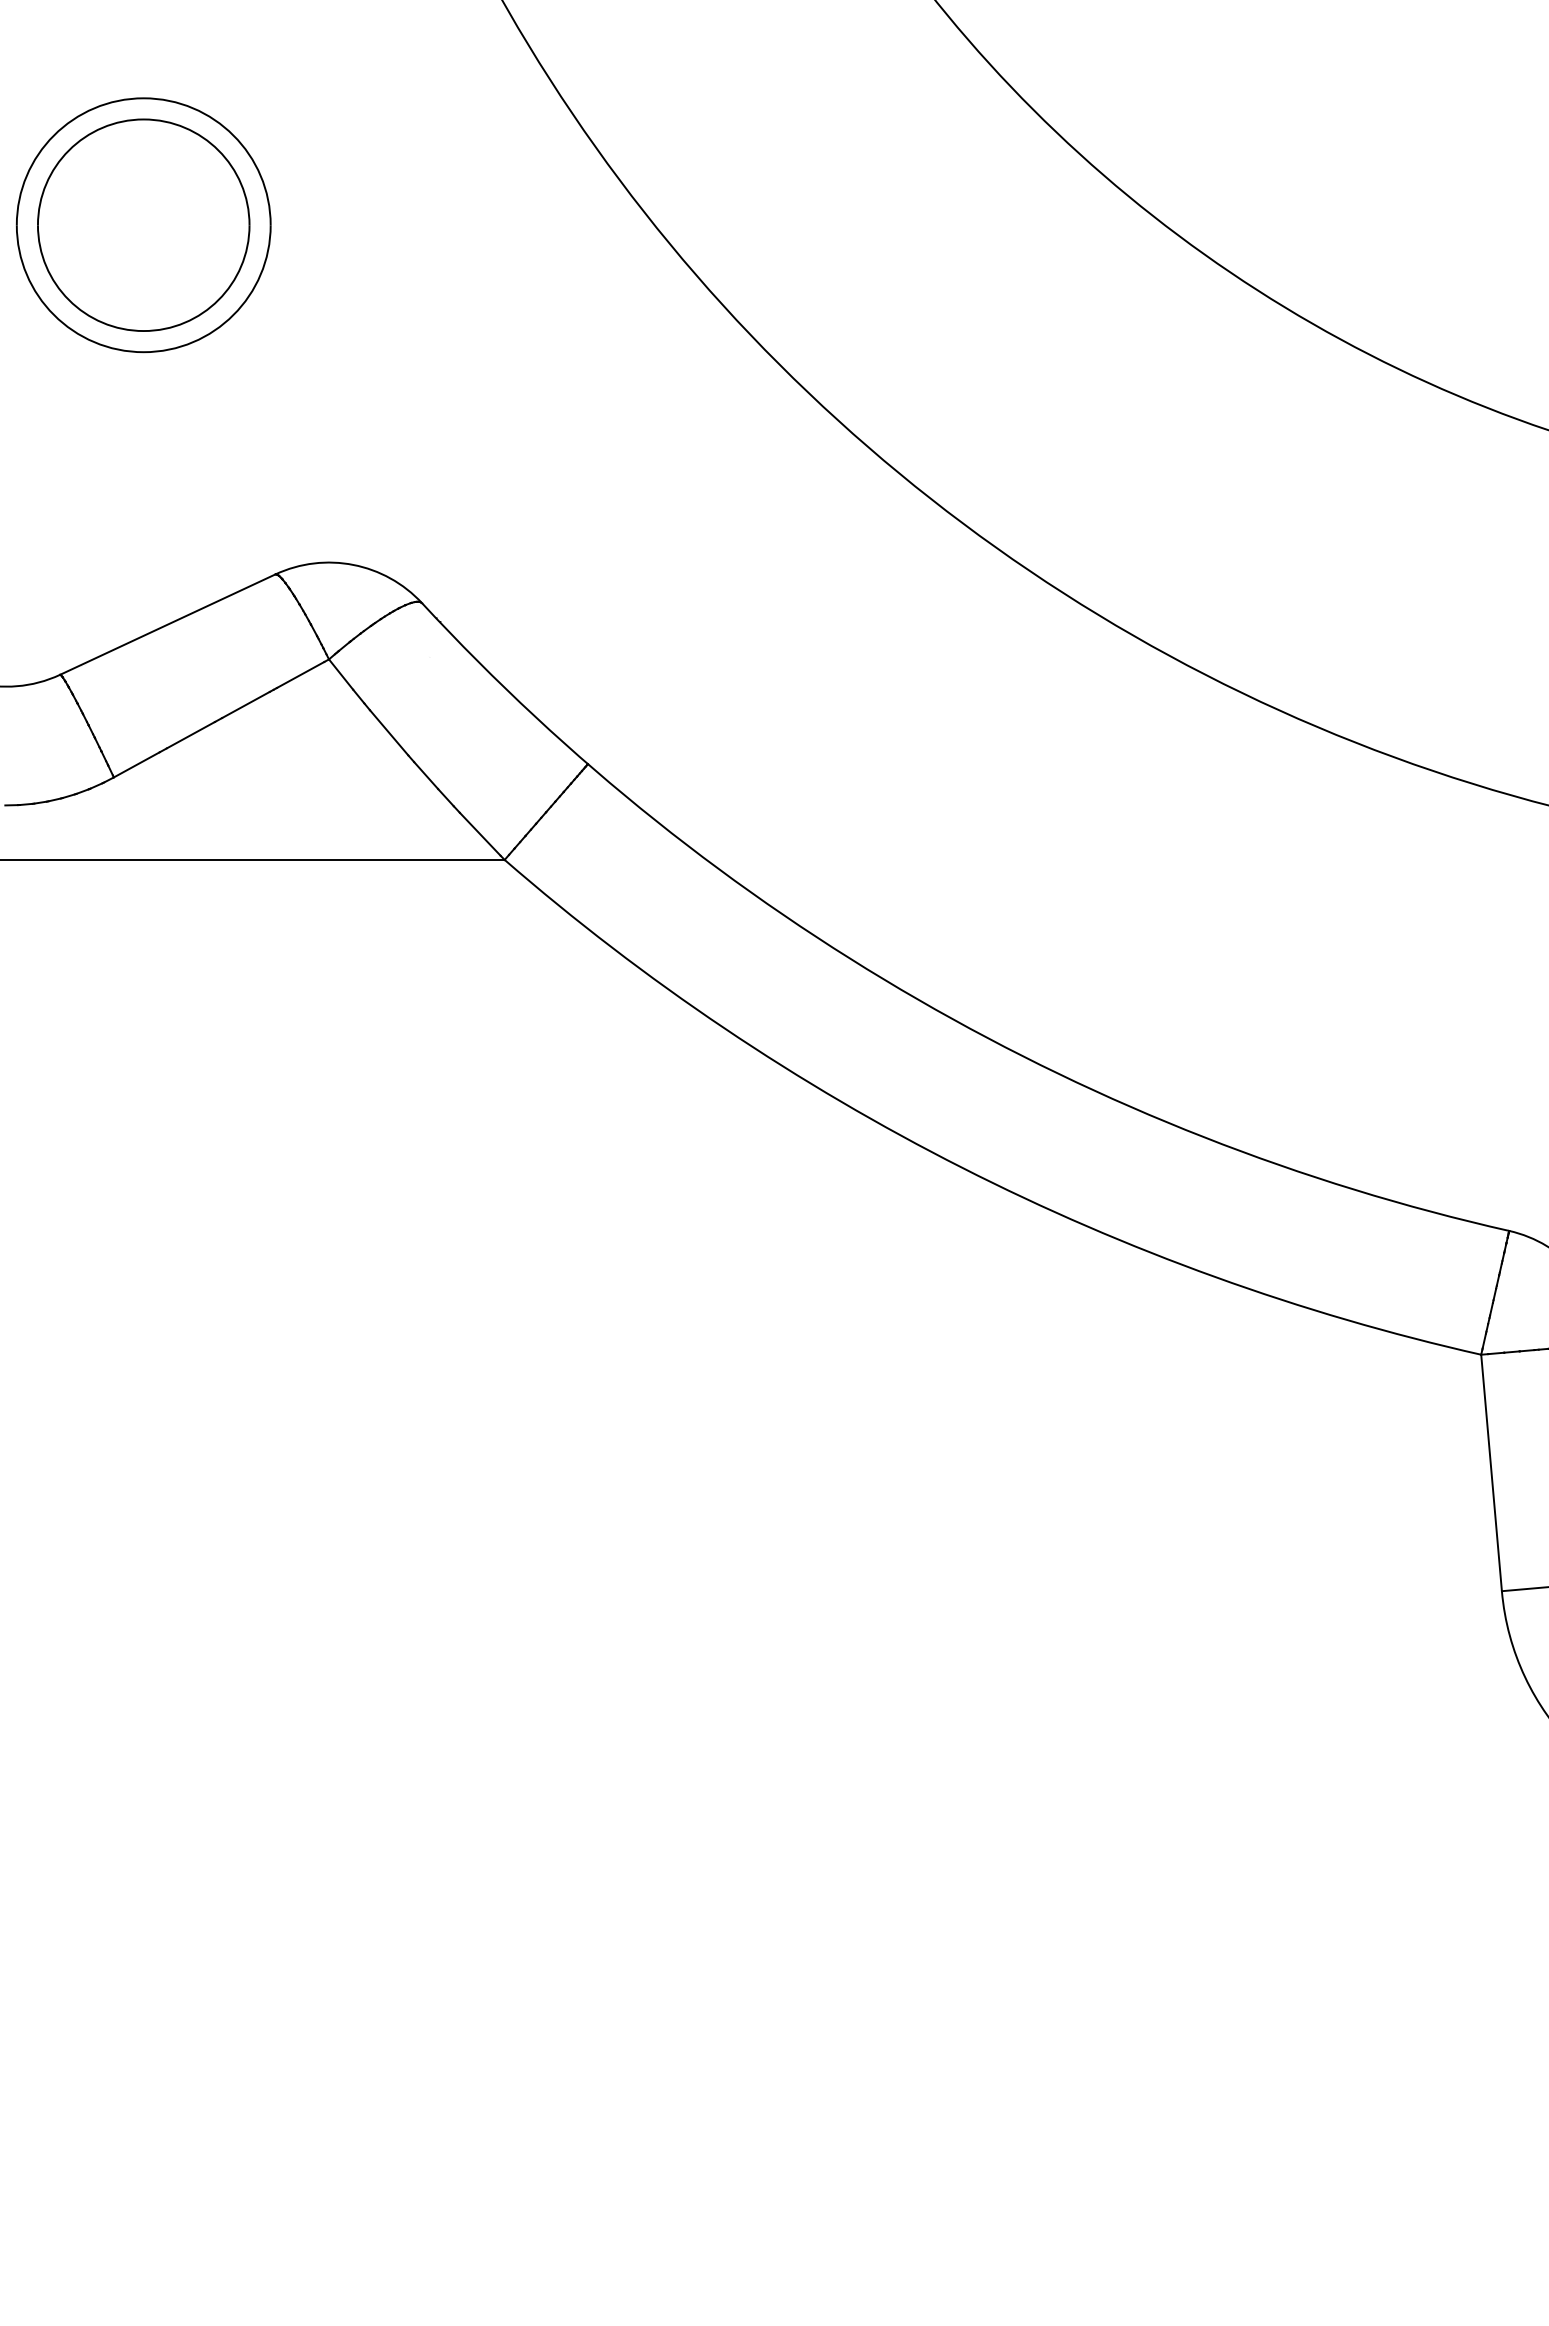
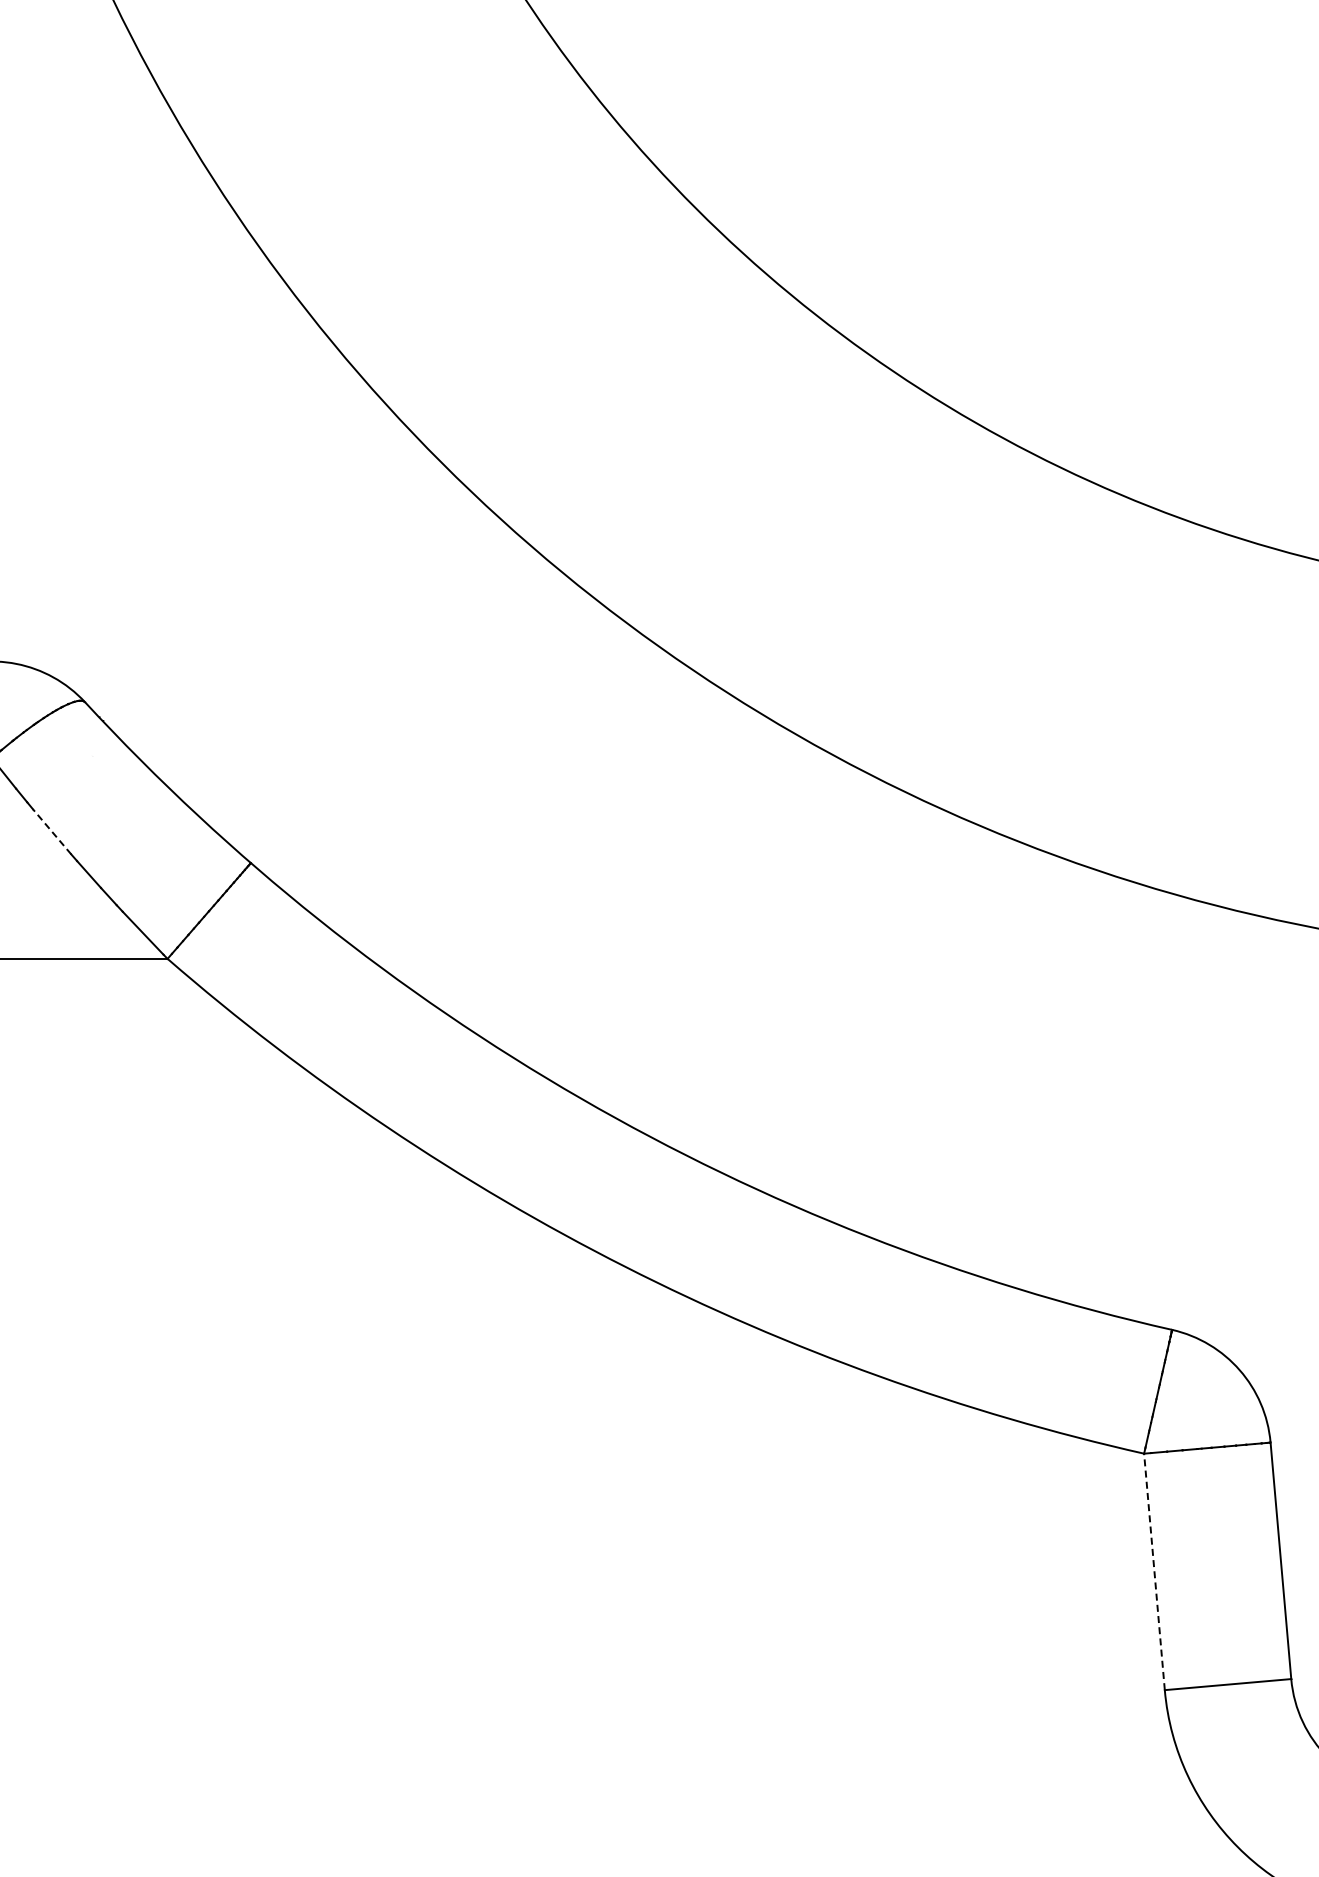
line: (389, 732) -> (52, 831), solid -> dashed
line: (1491, 1472) -> (1154, 1571), solid -> dashed

